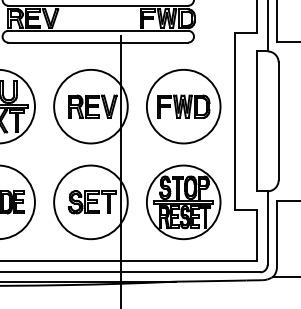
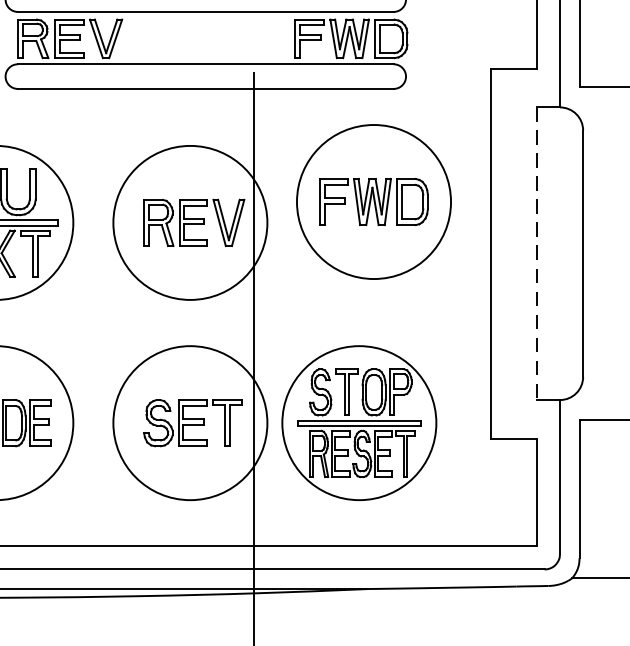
part: (183, 106) -> (373, 201), moved
line: (256, 121) -> (536, 253), solid -> dashed
part: (183, 202) -> (358, 423), moved

